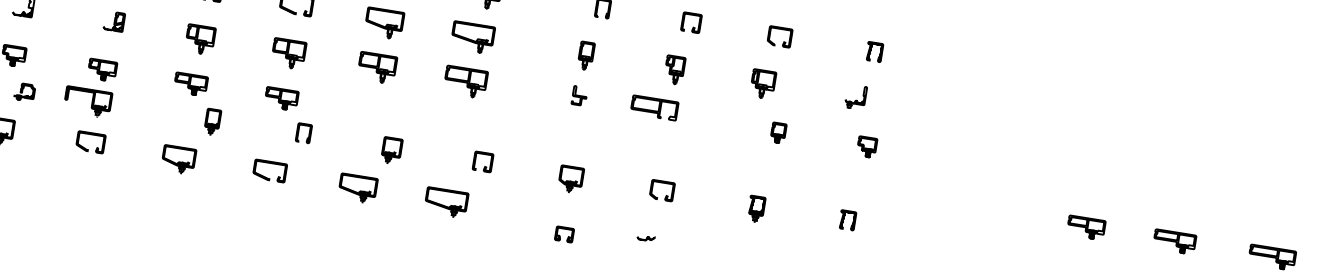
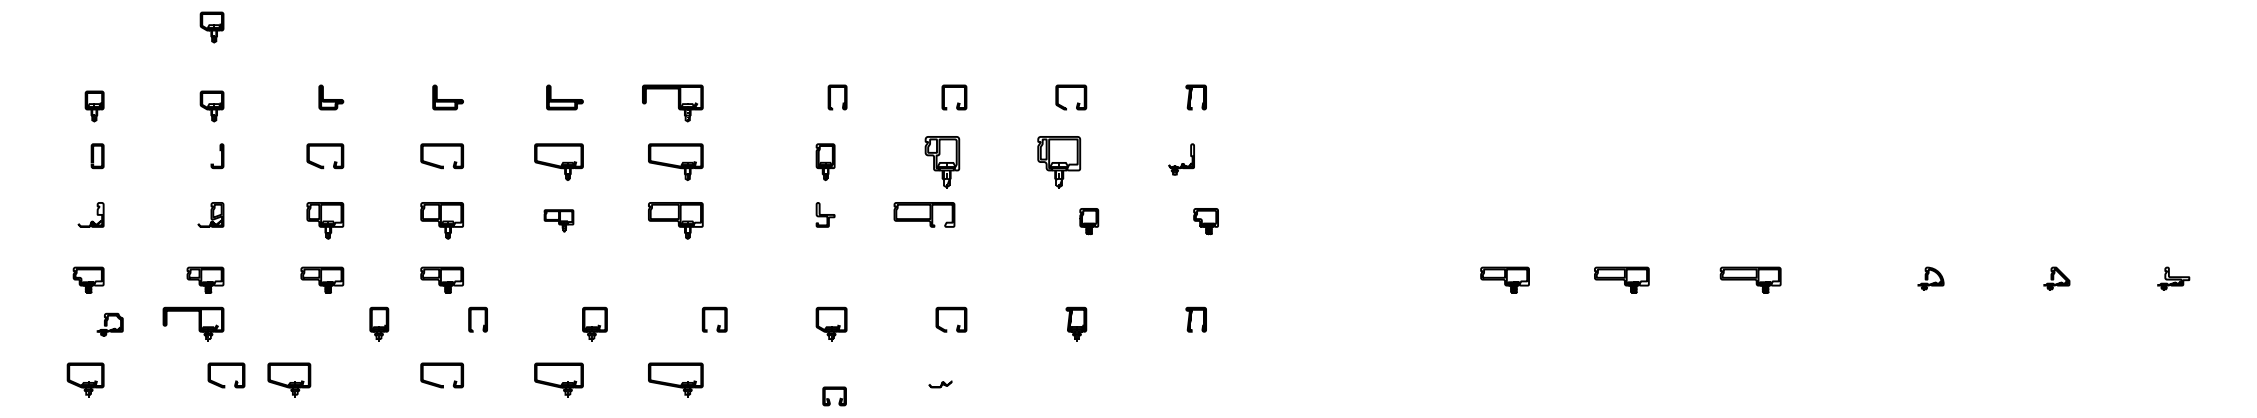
part: (376, 67) -> (558, 220), size x0.6
part: (674, 70) -> (942, 162), size x1.4
part: (763, 84) -> (1059, 162), size x1.4
part: (212, 121) -> (379, 323), moved
part: (86, 148) -> (222, 384), moved
part: (178, 159) -> (289, 379), moved

